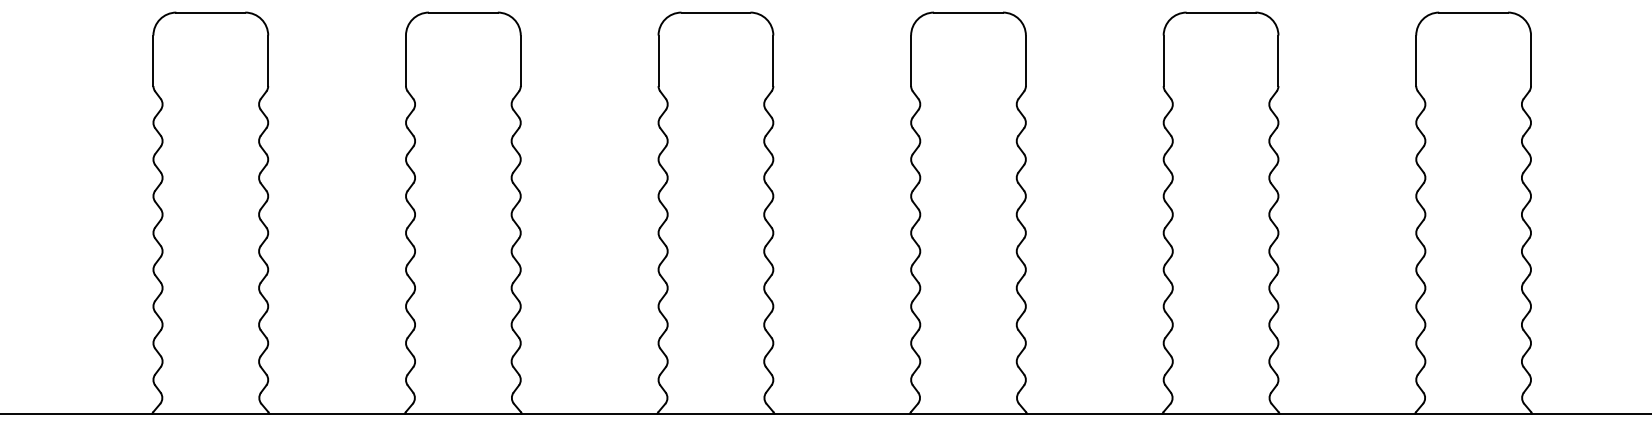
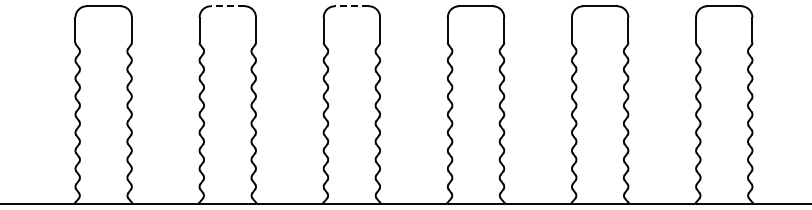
line: (462, 13) -> (227, 6), solid -> dashed
line: (715, 13) -> (351, 6), solid -> dashed

